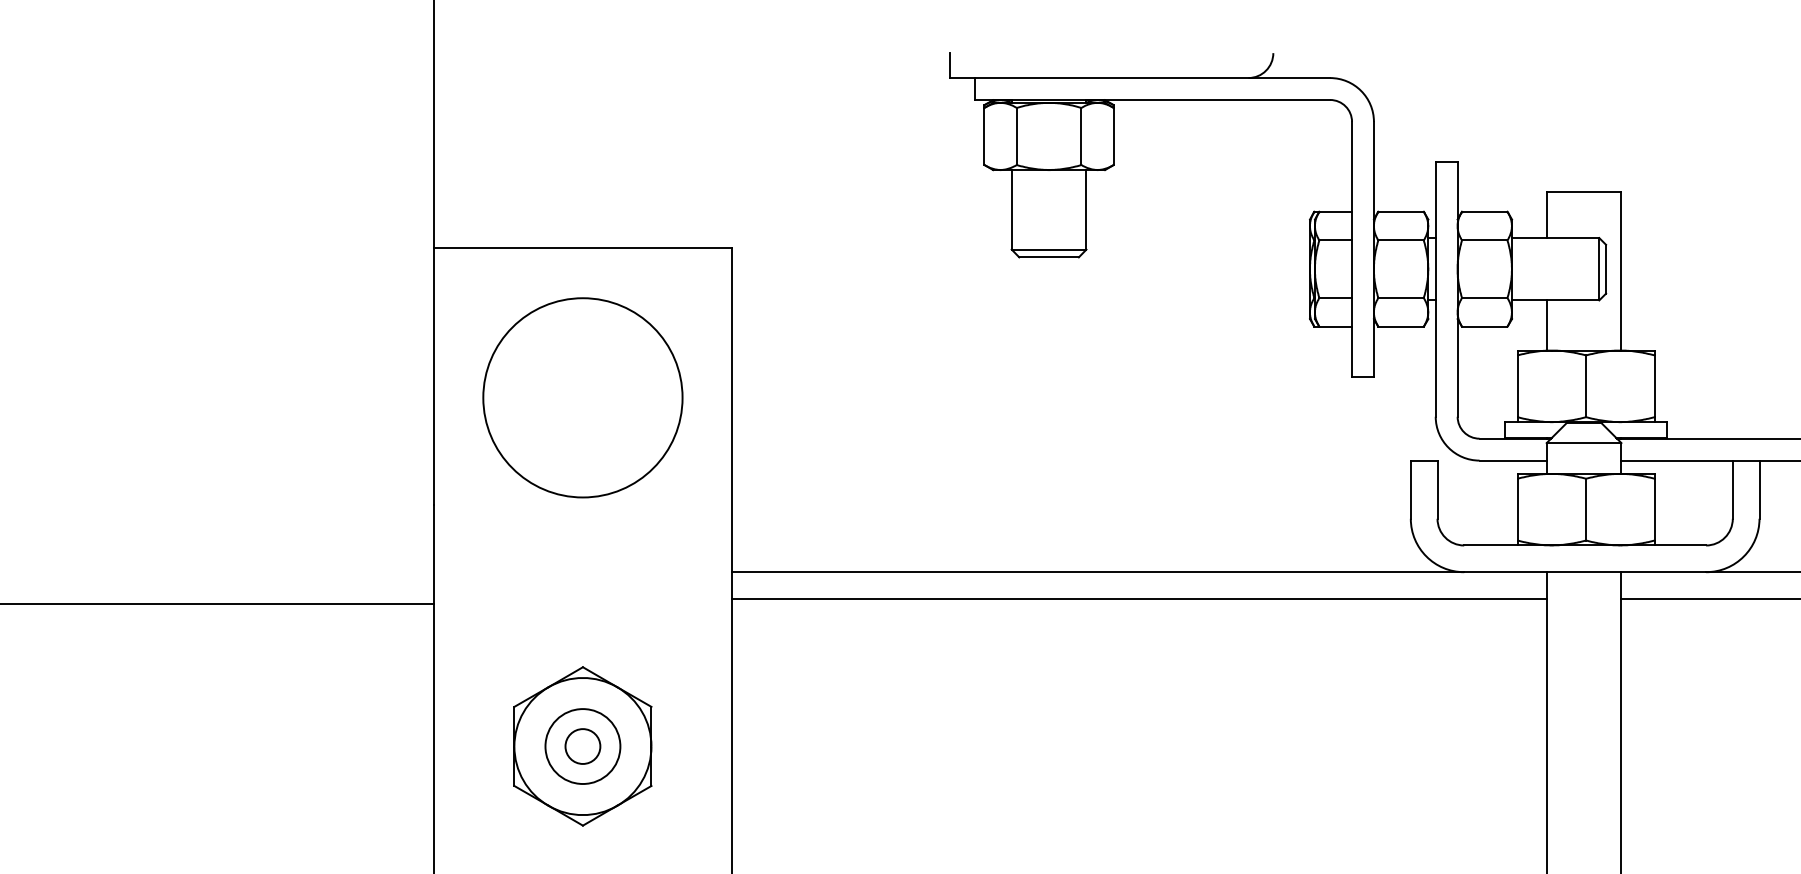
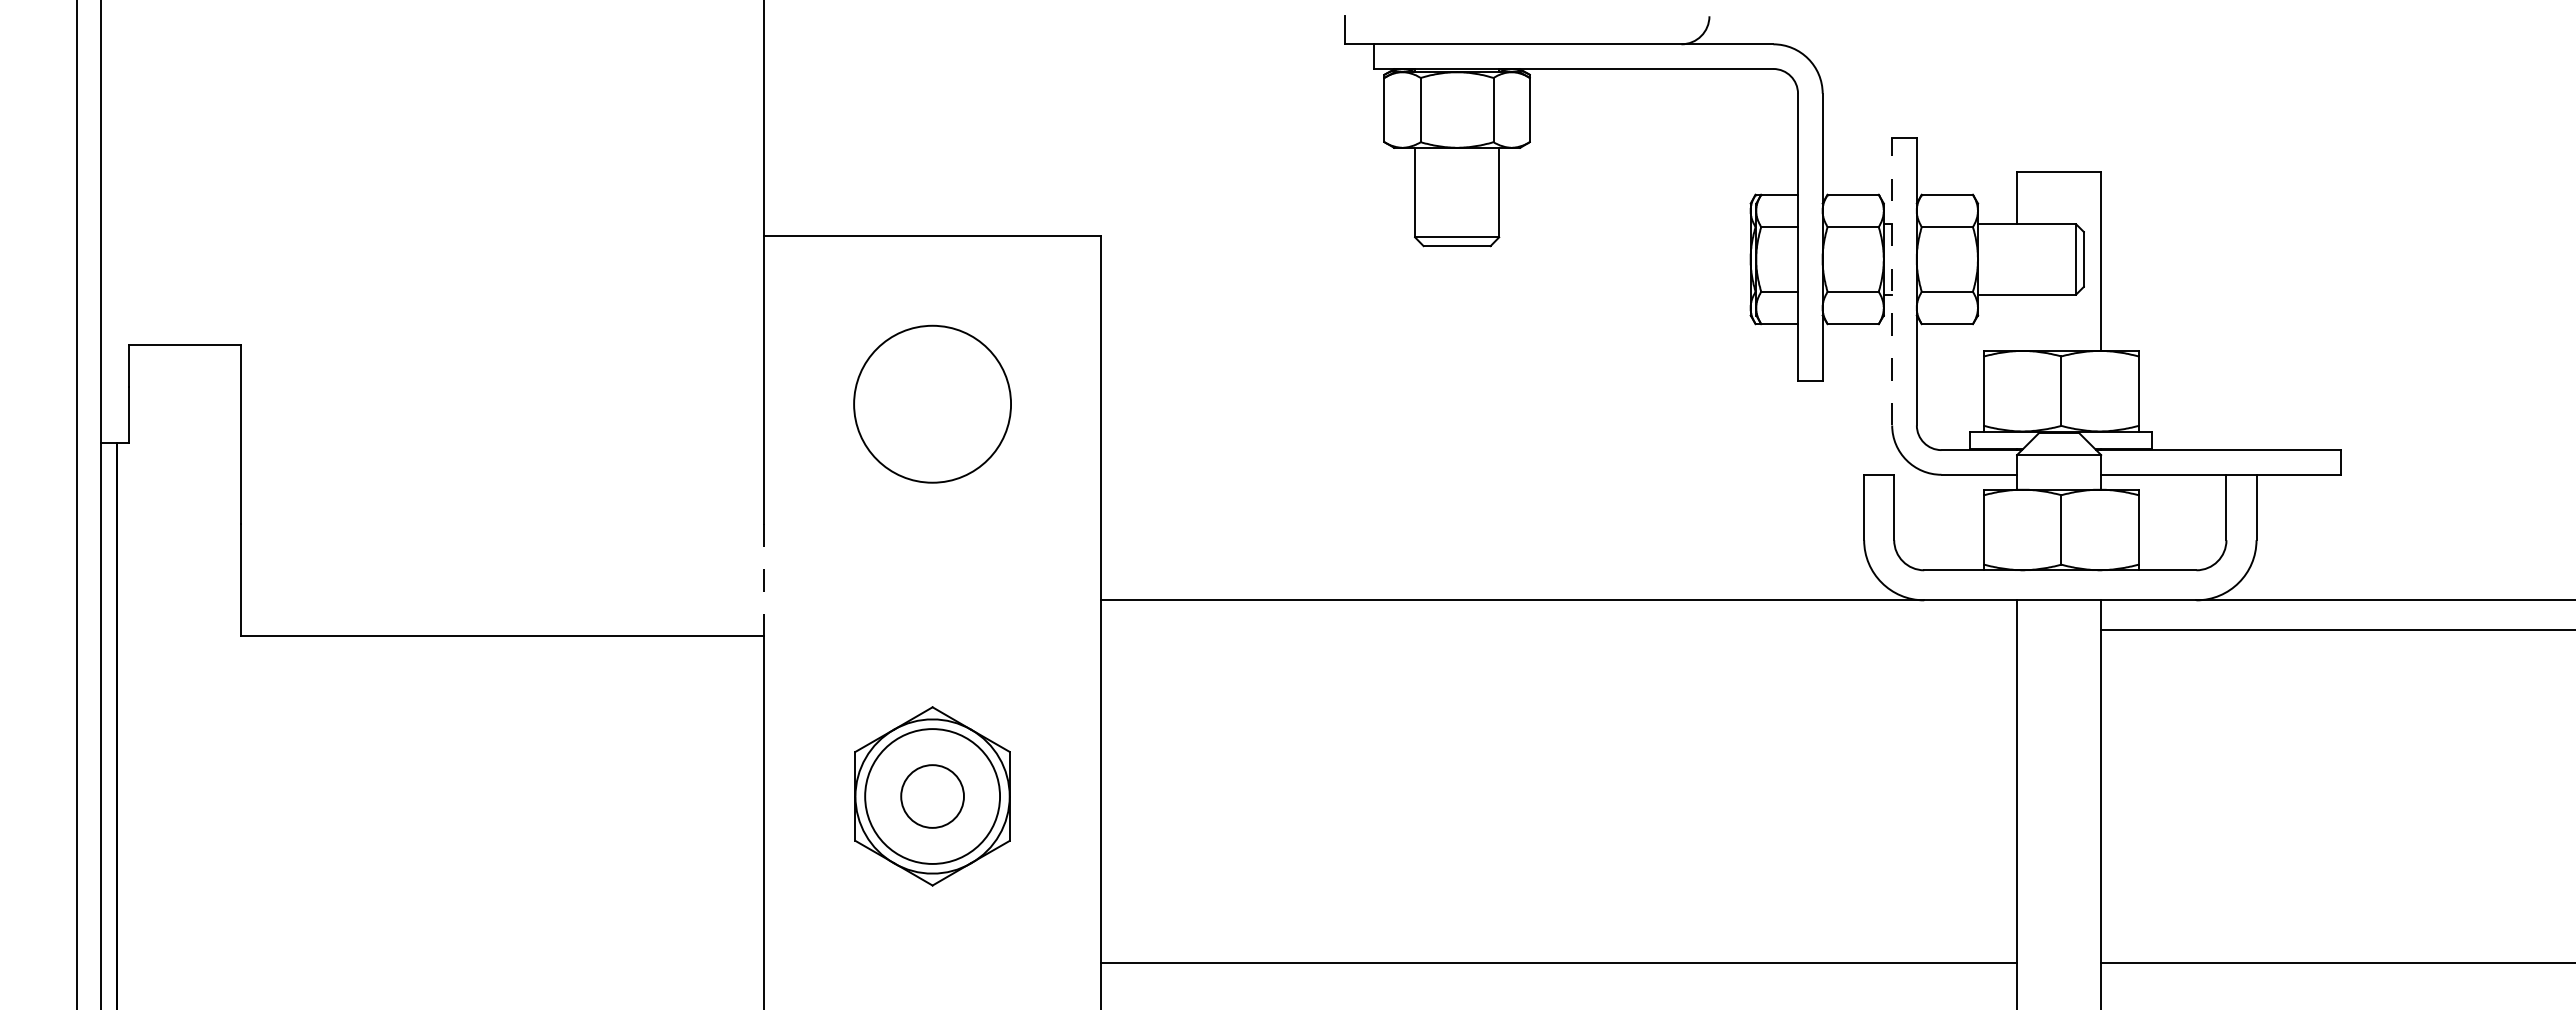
line: (1436, 288) -> (1892, 281), solid -> dashed
line: (1547, 325) -> (2017, 322), removed
circle: (582, 398) -> (932, 404), size x0.7
line: (433, 554) -> (764, 580), solid -> dashed
line: (1139, 598) -> (1558, 630), removed
circle: (582, 746) -> (932, 796), size x1.6
circle: (582, 746) -> (932, 796), size x1.6

